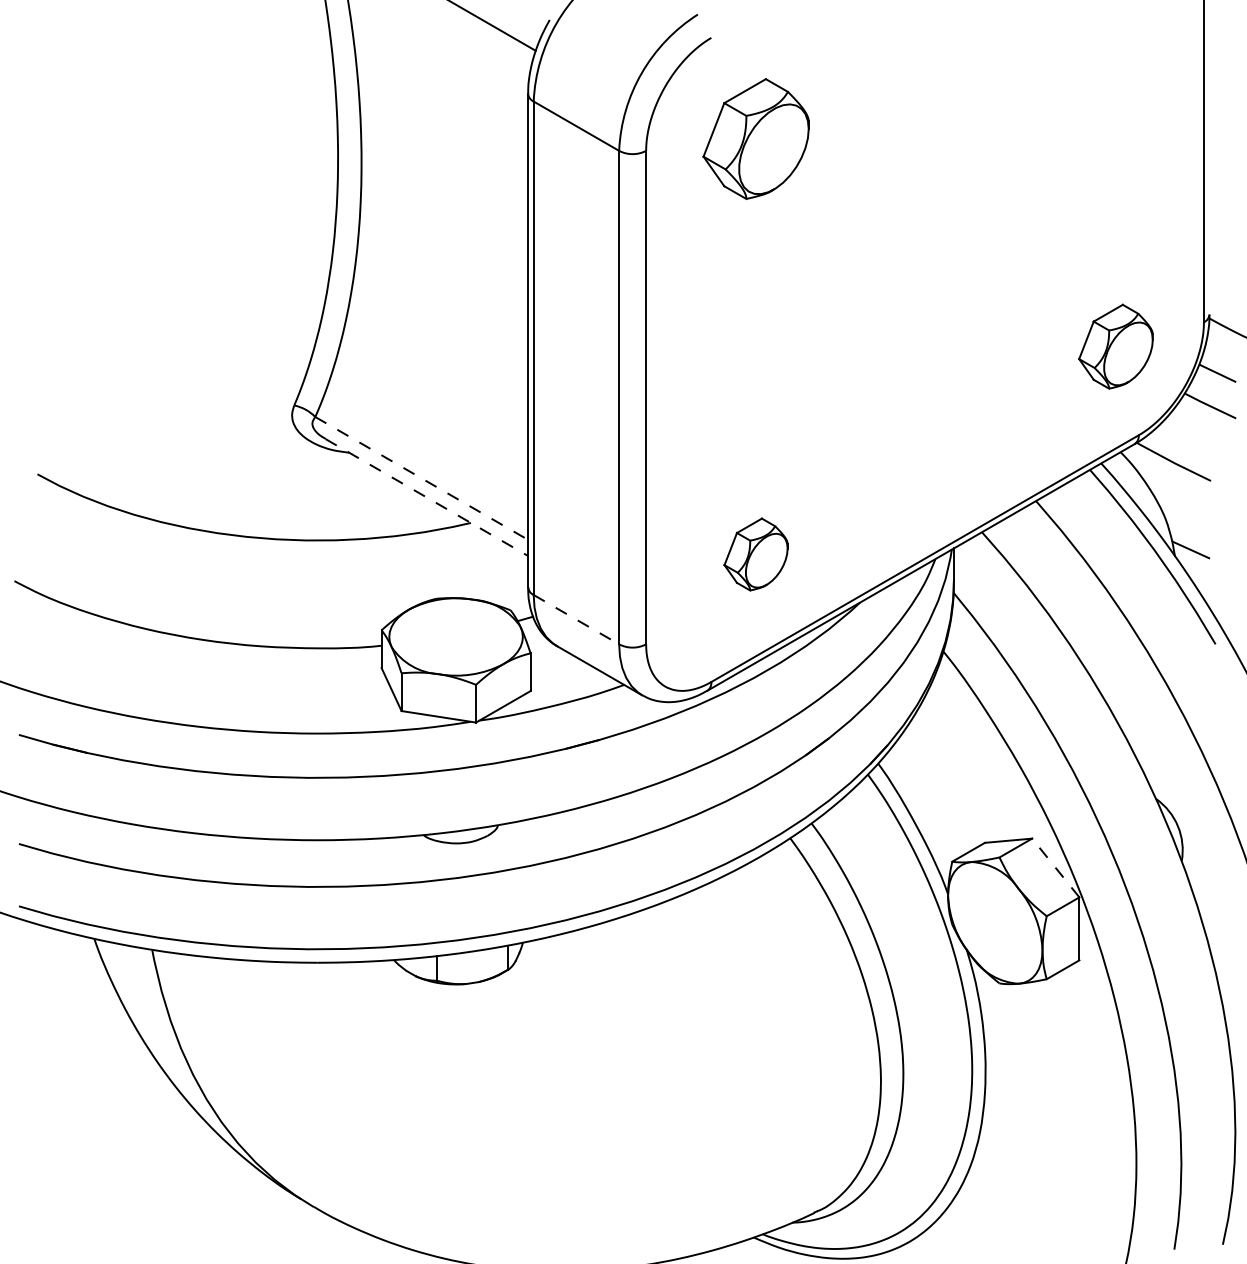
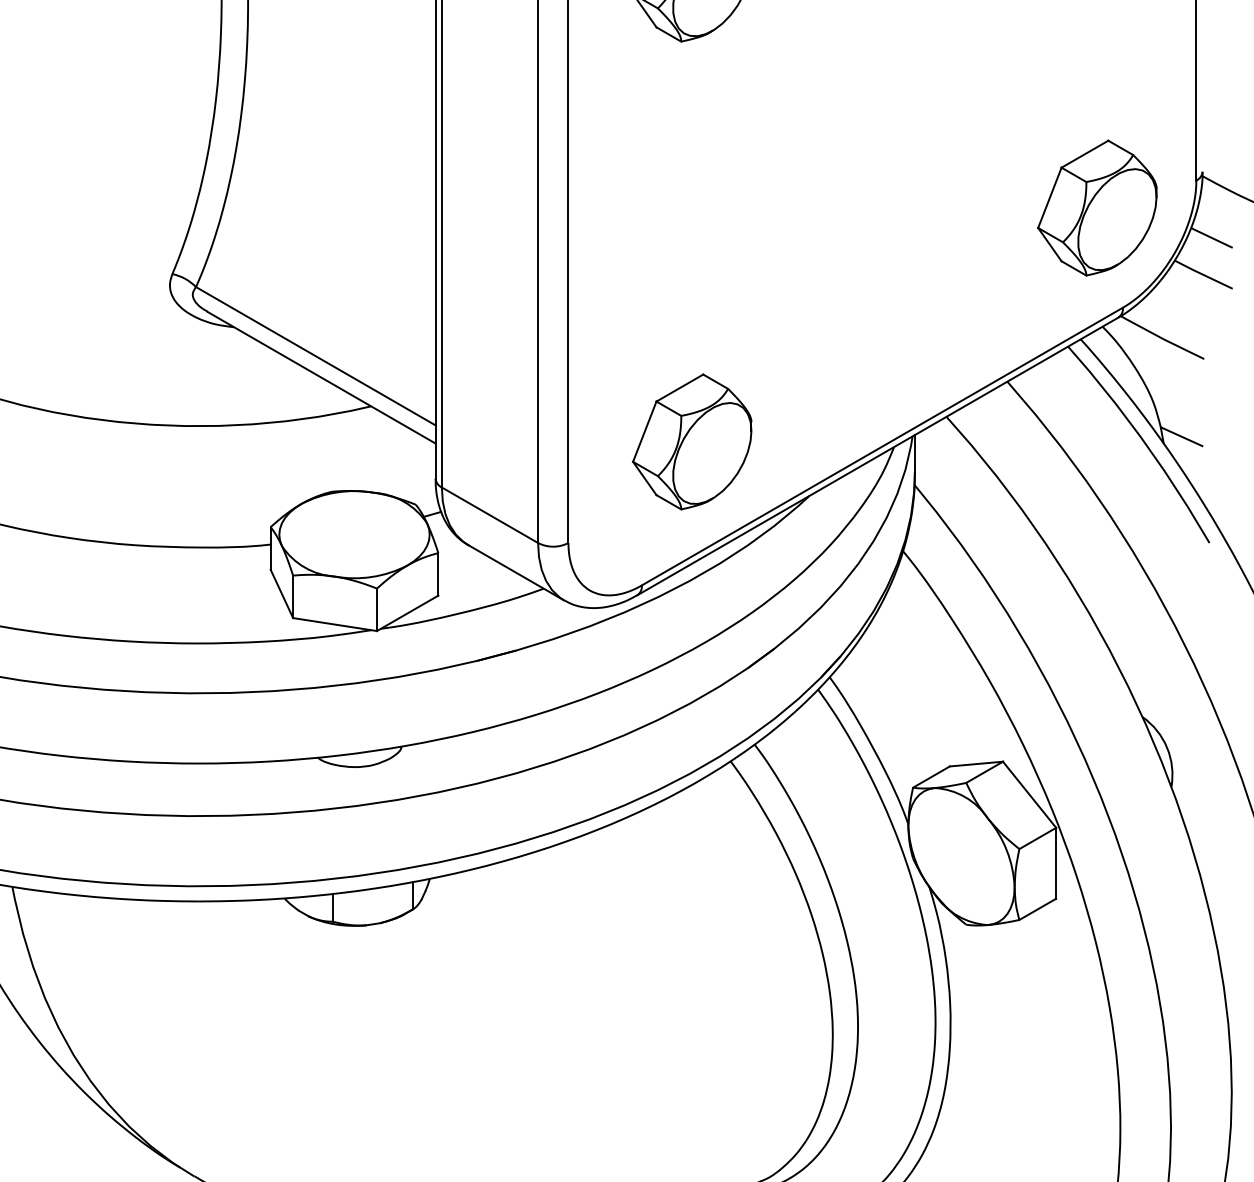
part: (1115, 346) -> (1096, 207), size x1.43
line: (421, 478) -> (315, 356), dashed -> solid
line: (426, 497) -> (321, 377), dashed -> solid
part: (755, 554) -> (691, 441), size x1.67
line: (576, 619) -> (490, 515), dashed -> solid
line: (1055, 868) -> (1029, 795), dashed -> solid

